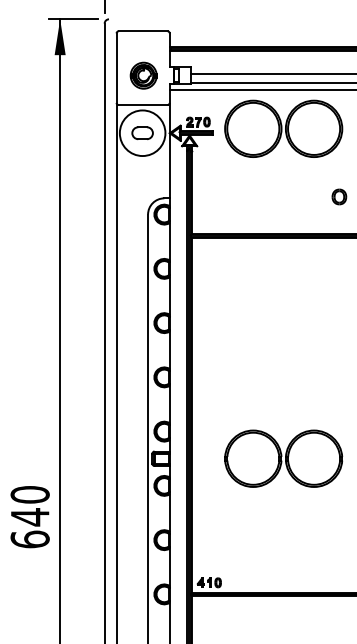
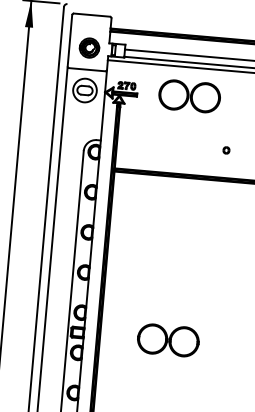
part: (283, 128) -> (189, 96), size x0.7
circle: (142, 133) -> (84, 90), size x0.7
part: (339, 196) -> (226, 150), size x0.6
part: (283, 458) -> (168, 340), size x0.7

